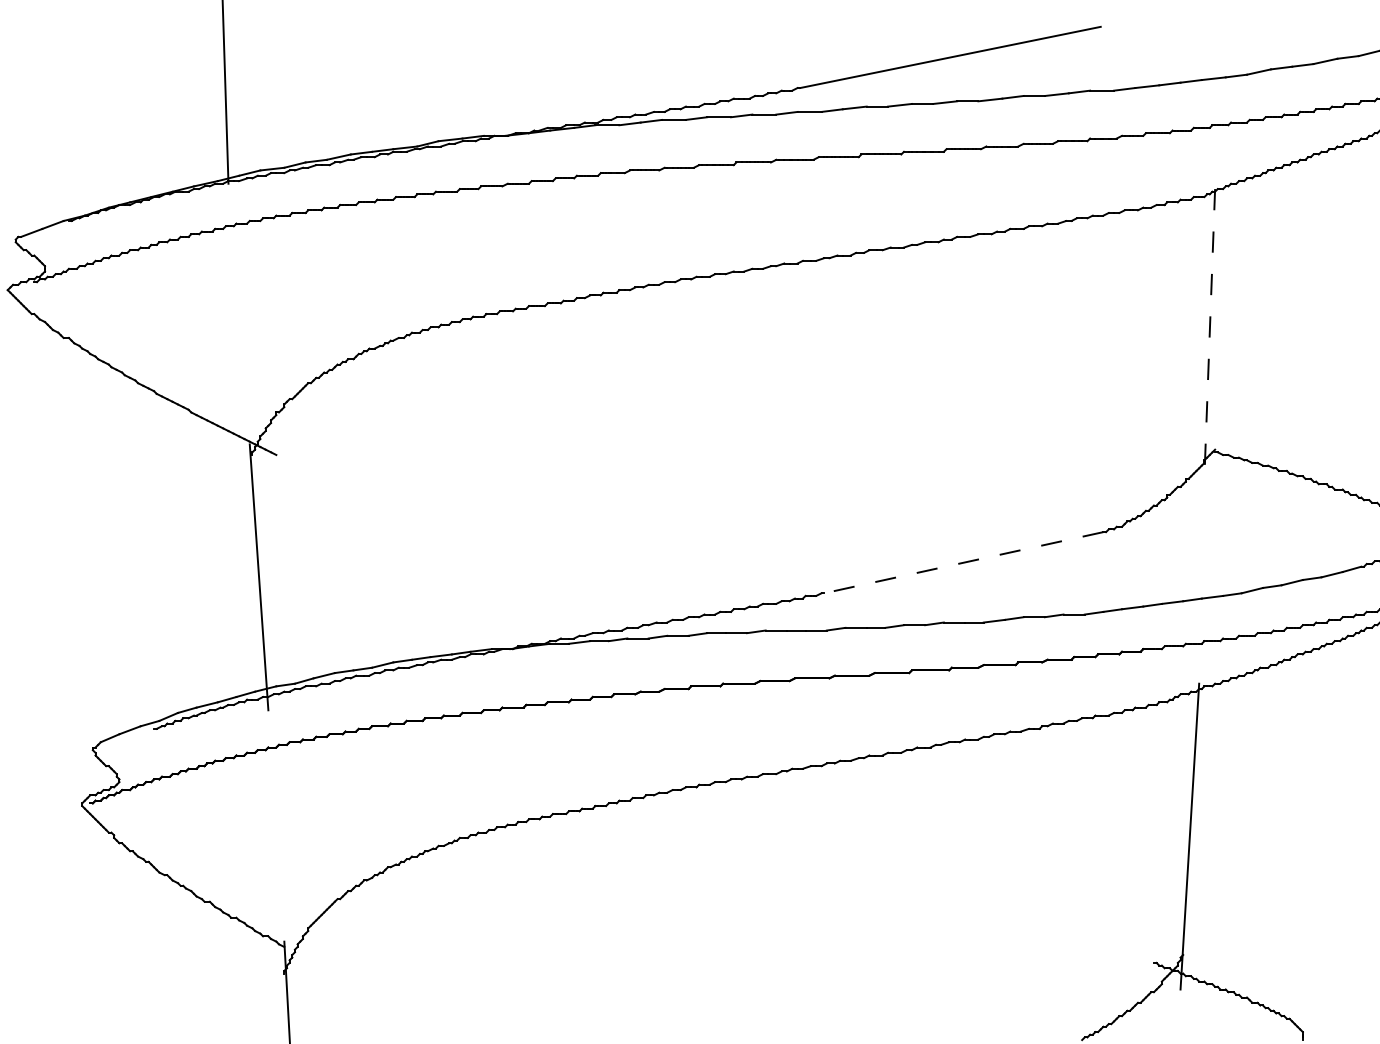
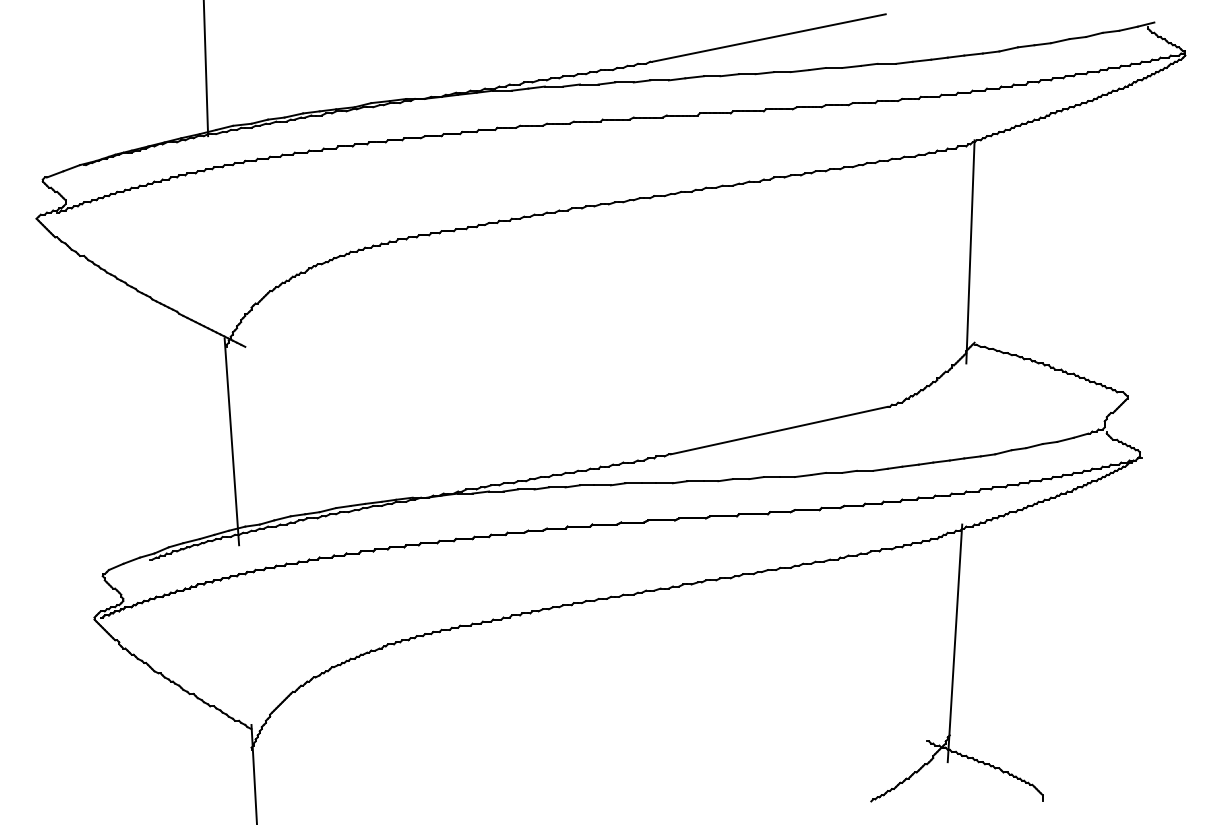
line: (1209, 332) -> (970, 251), dashed -> solid
line: (962, 562) -> (778, 430), dashed -> solid

